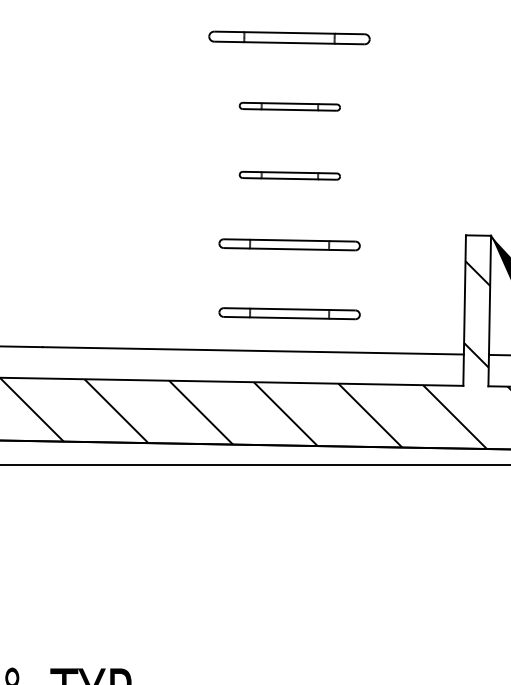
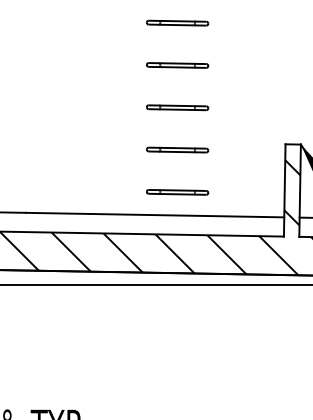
part: (289, 36) -> (177, 22), size x0.62
part: (289, 243) -> (177, 149), size x0.71
part: (289, 313) -> (177, 192), size x0.71

